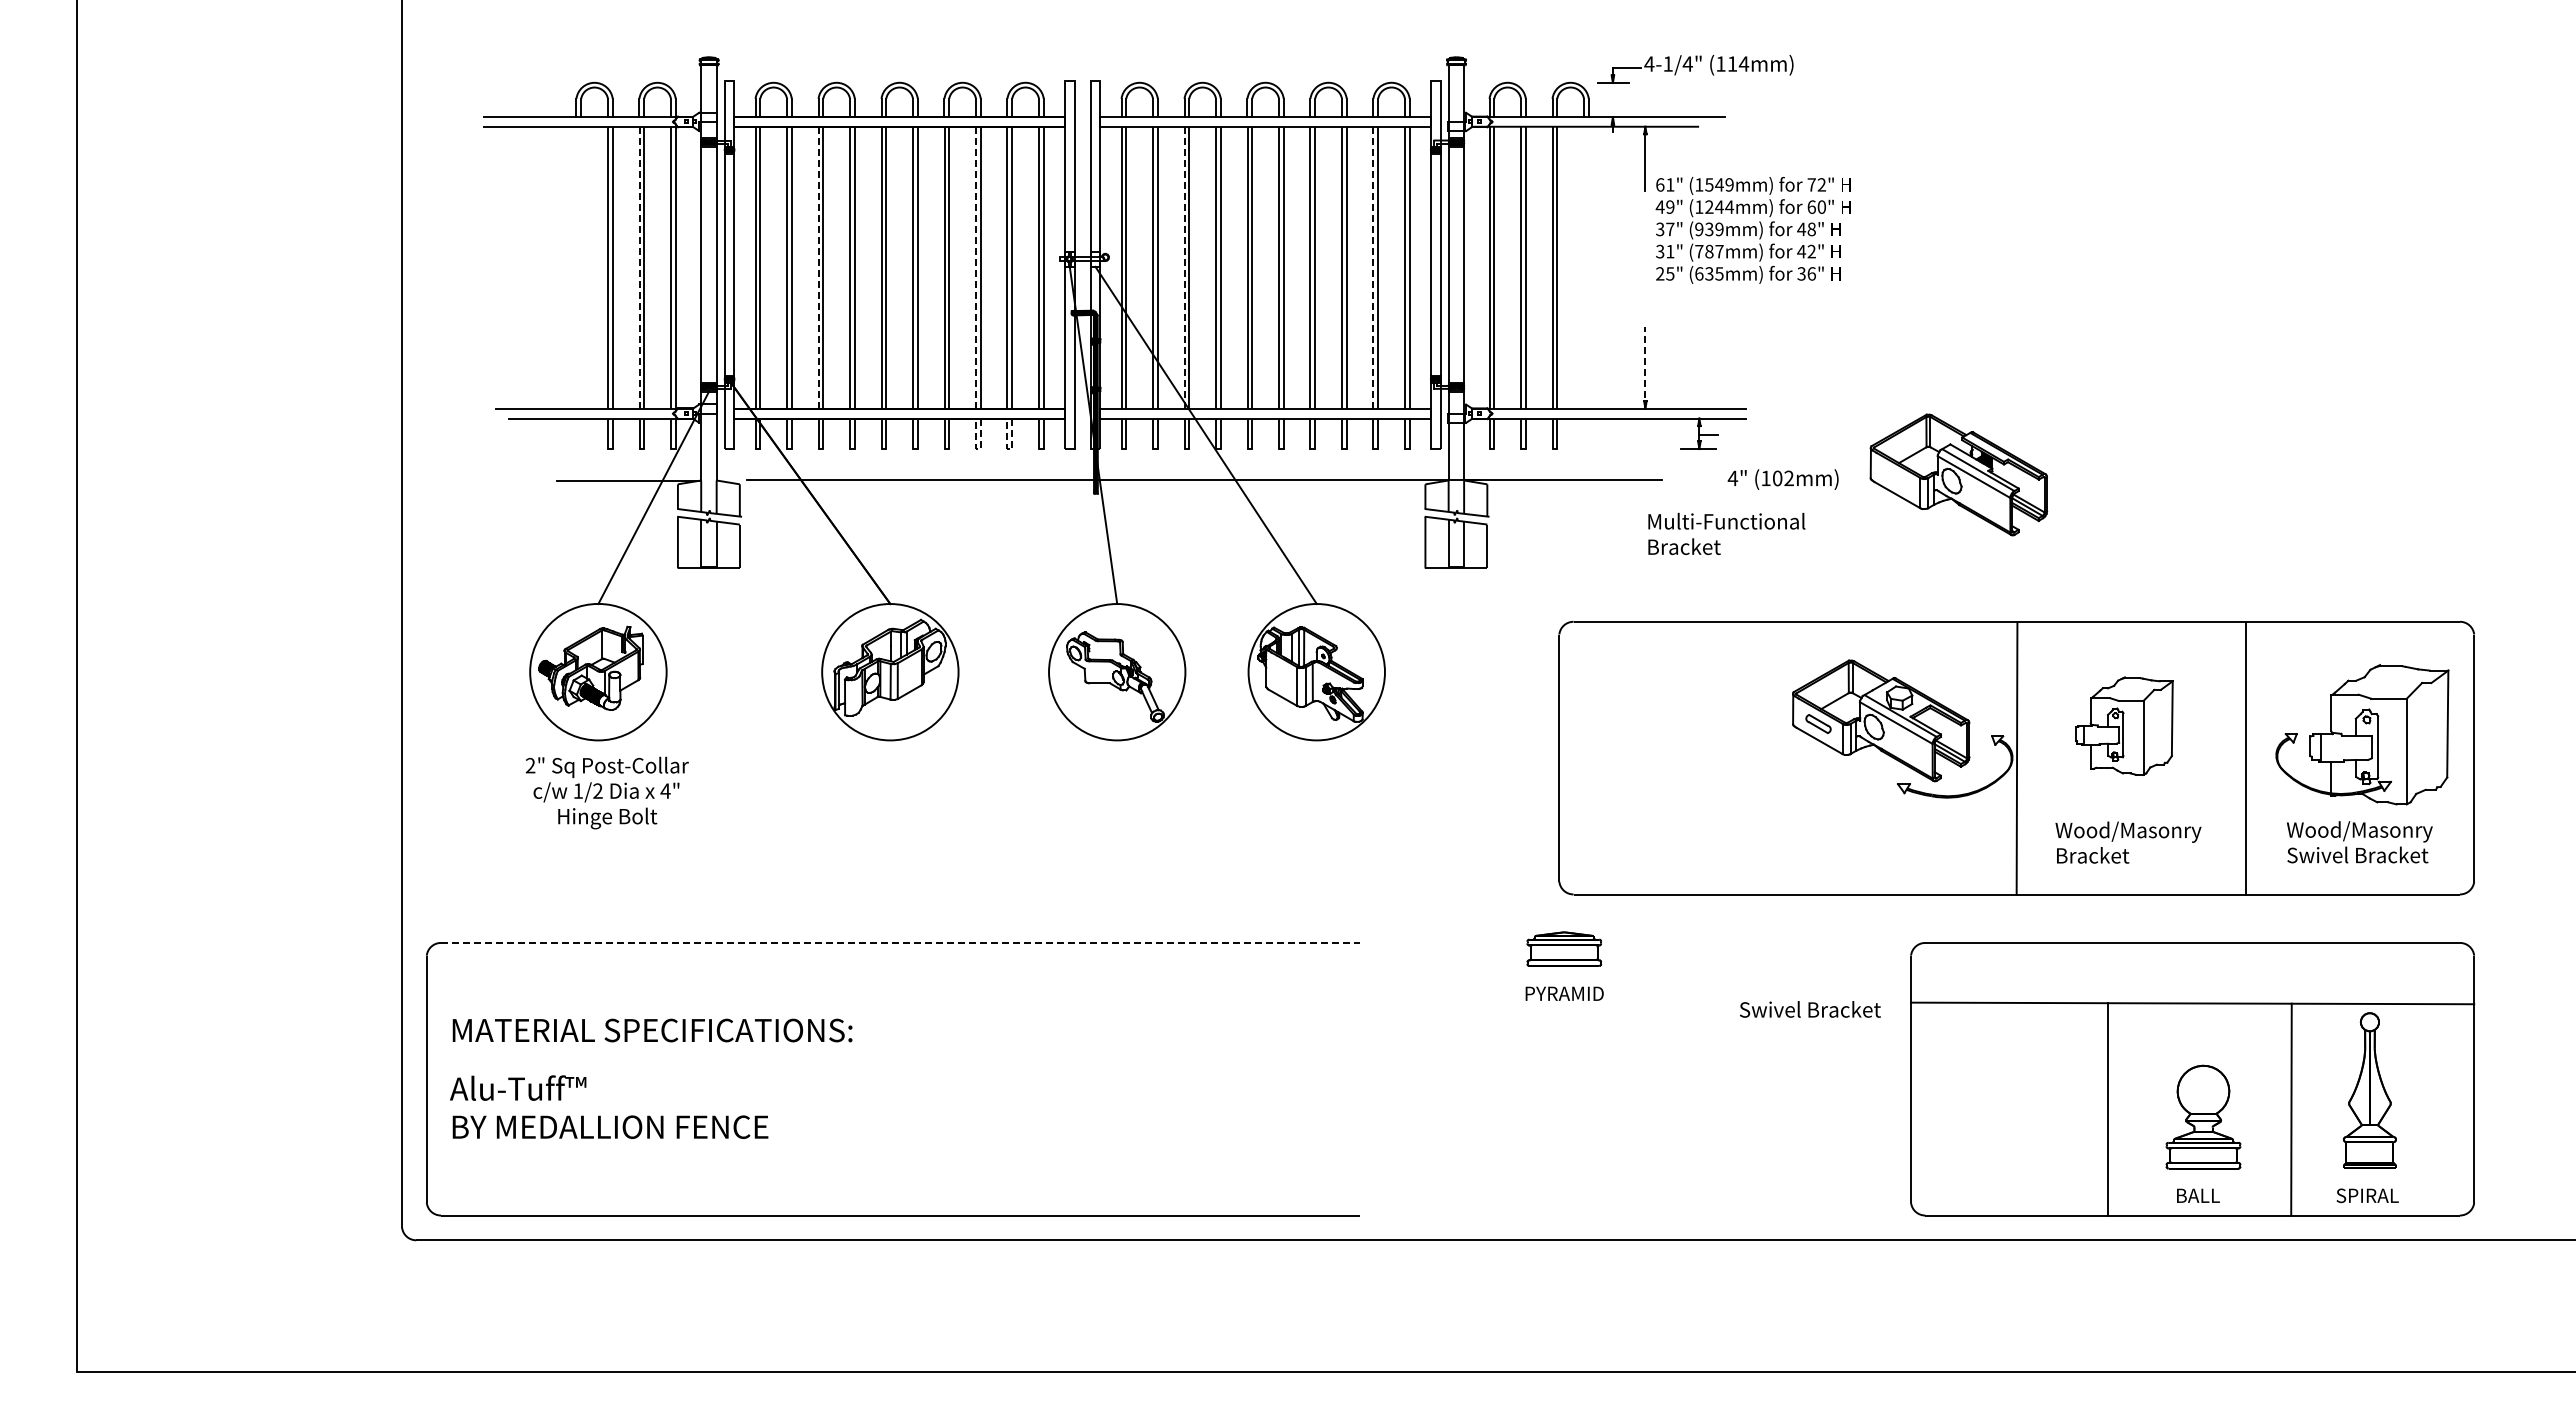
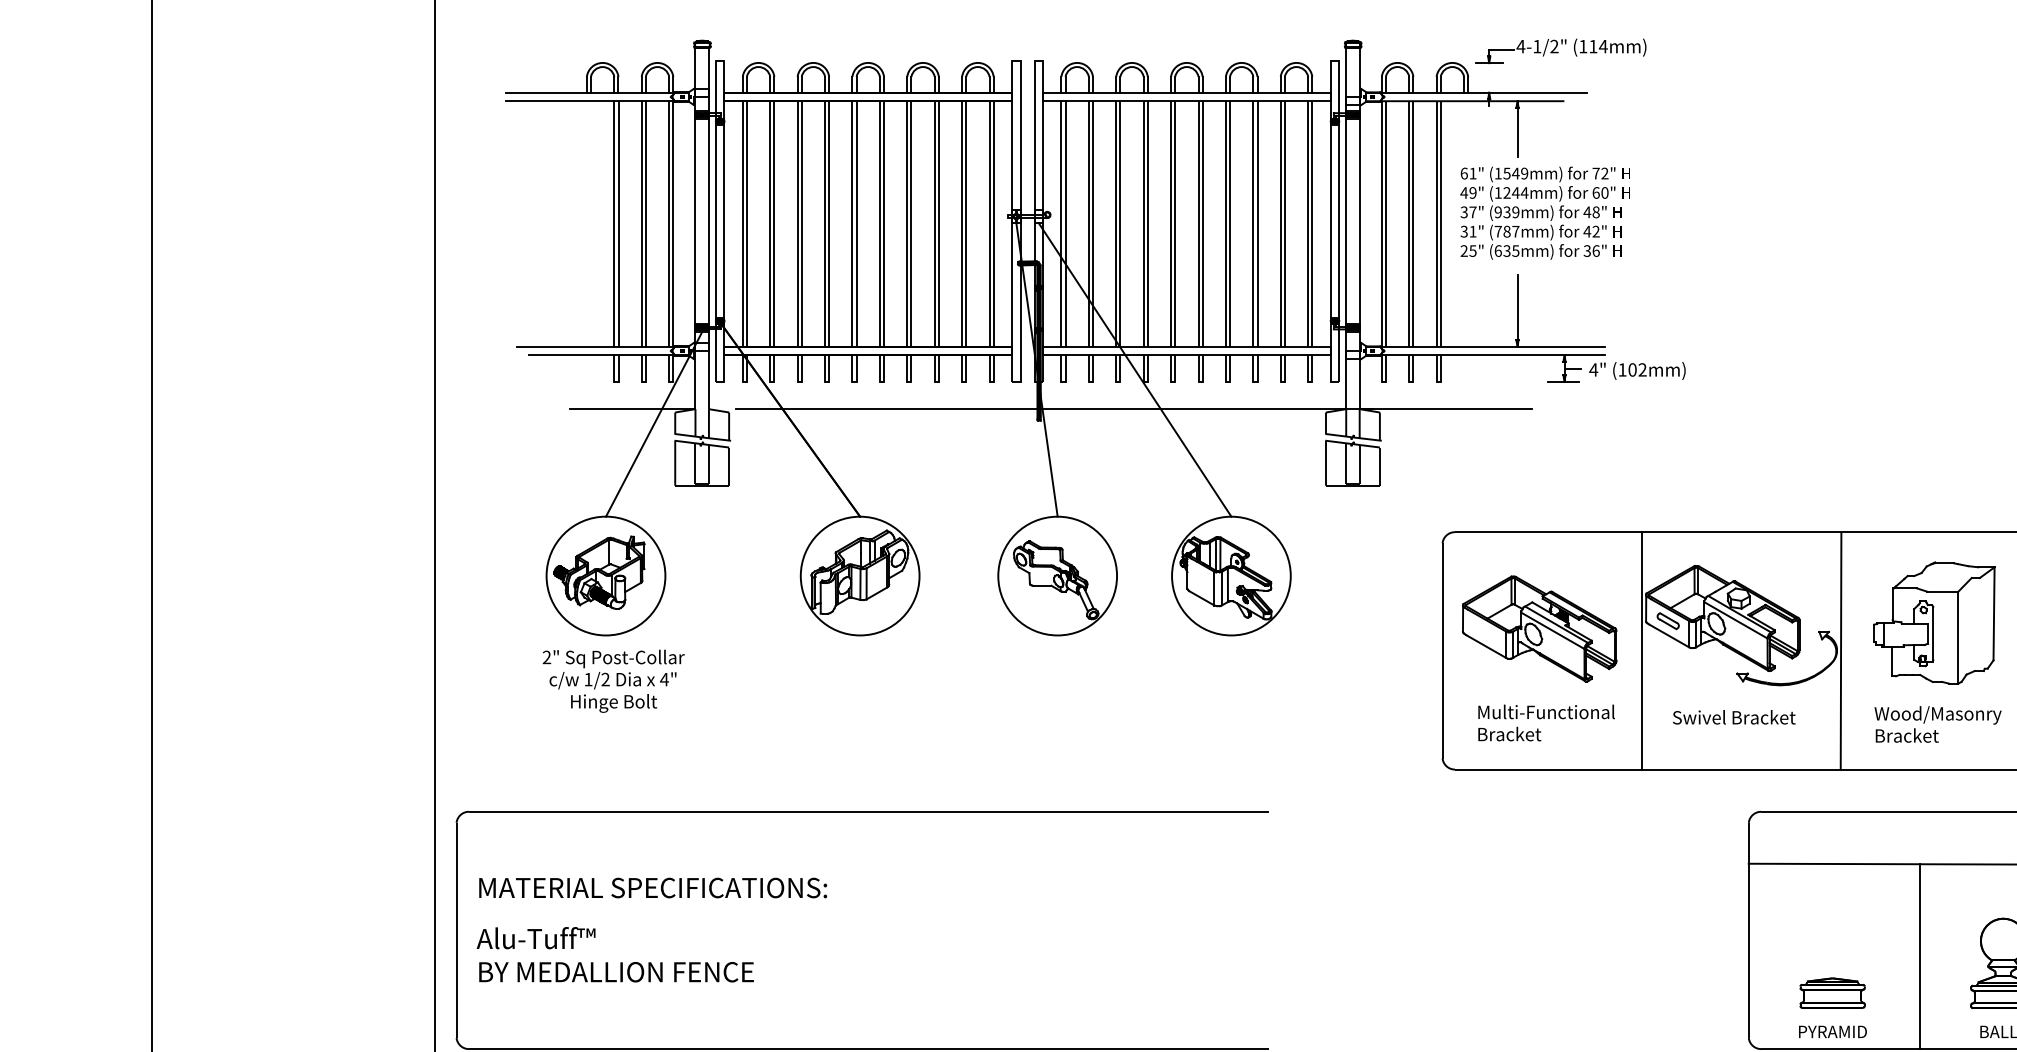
text: (1687, 63) -> (1554, 46), 4-1/4" -> 4-1/2"
text: (1752, 230) -> (1544, 213), moved
line: (639, 267) -> (641, 223), dashed -> solid
line: (818, 267) -> (797, 223), dashed -> solid
line: (976, 267) -> (935, 223), dashed -> solid
line: (1184, 267) -> (1116, 223), dashed -> solid
line: (1373, 267) -> (1280, 223), dashed -> solid
line: (1645, 367) -> (1517, 310), dashed -> solid
line: (977, 449) -> (936, 382), dashed -> solid
line: (1009, 449) -> (963, 382), dashed -> solid
part: (1958, 474) -> (1539, 628), moved
text: (1782, 479) -> (1636, 370), moved
text: (1726, 533) -> (1546, 722), moved
part: (2124, 725) -> (1934, 622), size x1.43
line: (1788, 757) -> (1642, 650), added
line: (900, 942) -> (868, 811), dashed -> solid
part: (1564, 965) -> (1832, 1007), moved
text: (1810, 1009) -> (1734, 717), moved

